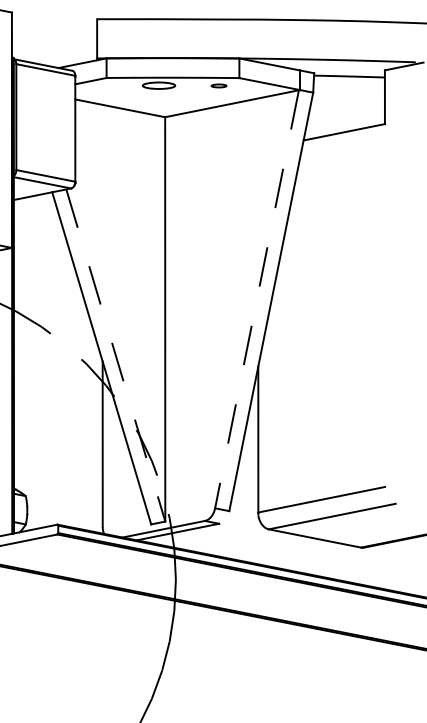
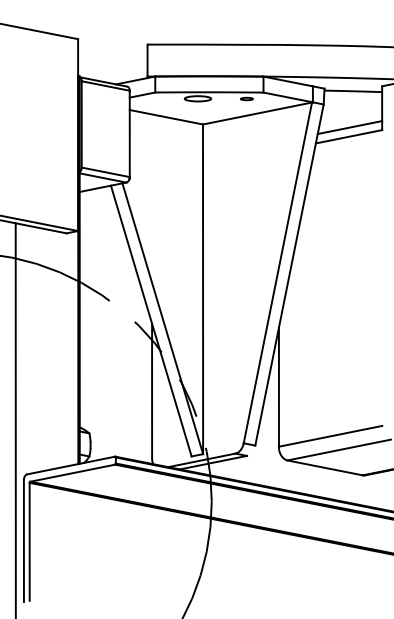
line: (344, 120) -> (349, 127), added
line: (256, 298) -> (277, 272), dashed -> solid
line: (115, 356) -> (162, 319), dashed -> solid

